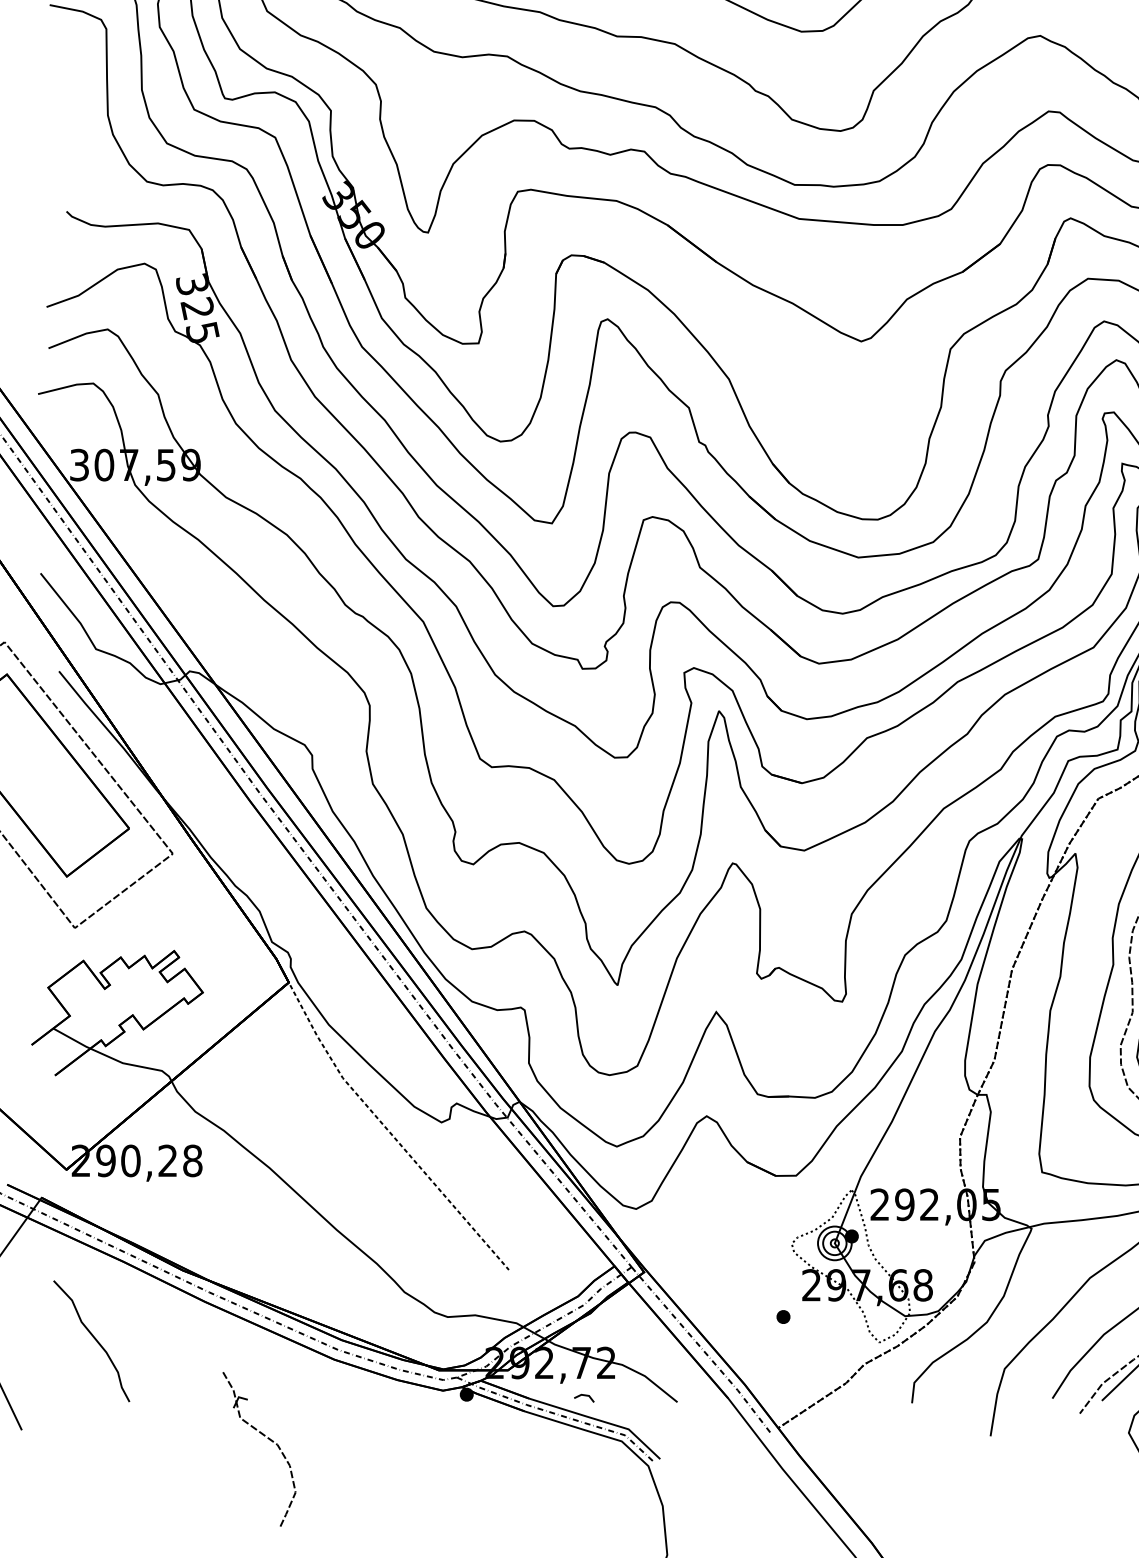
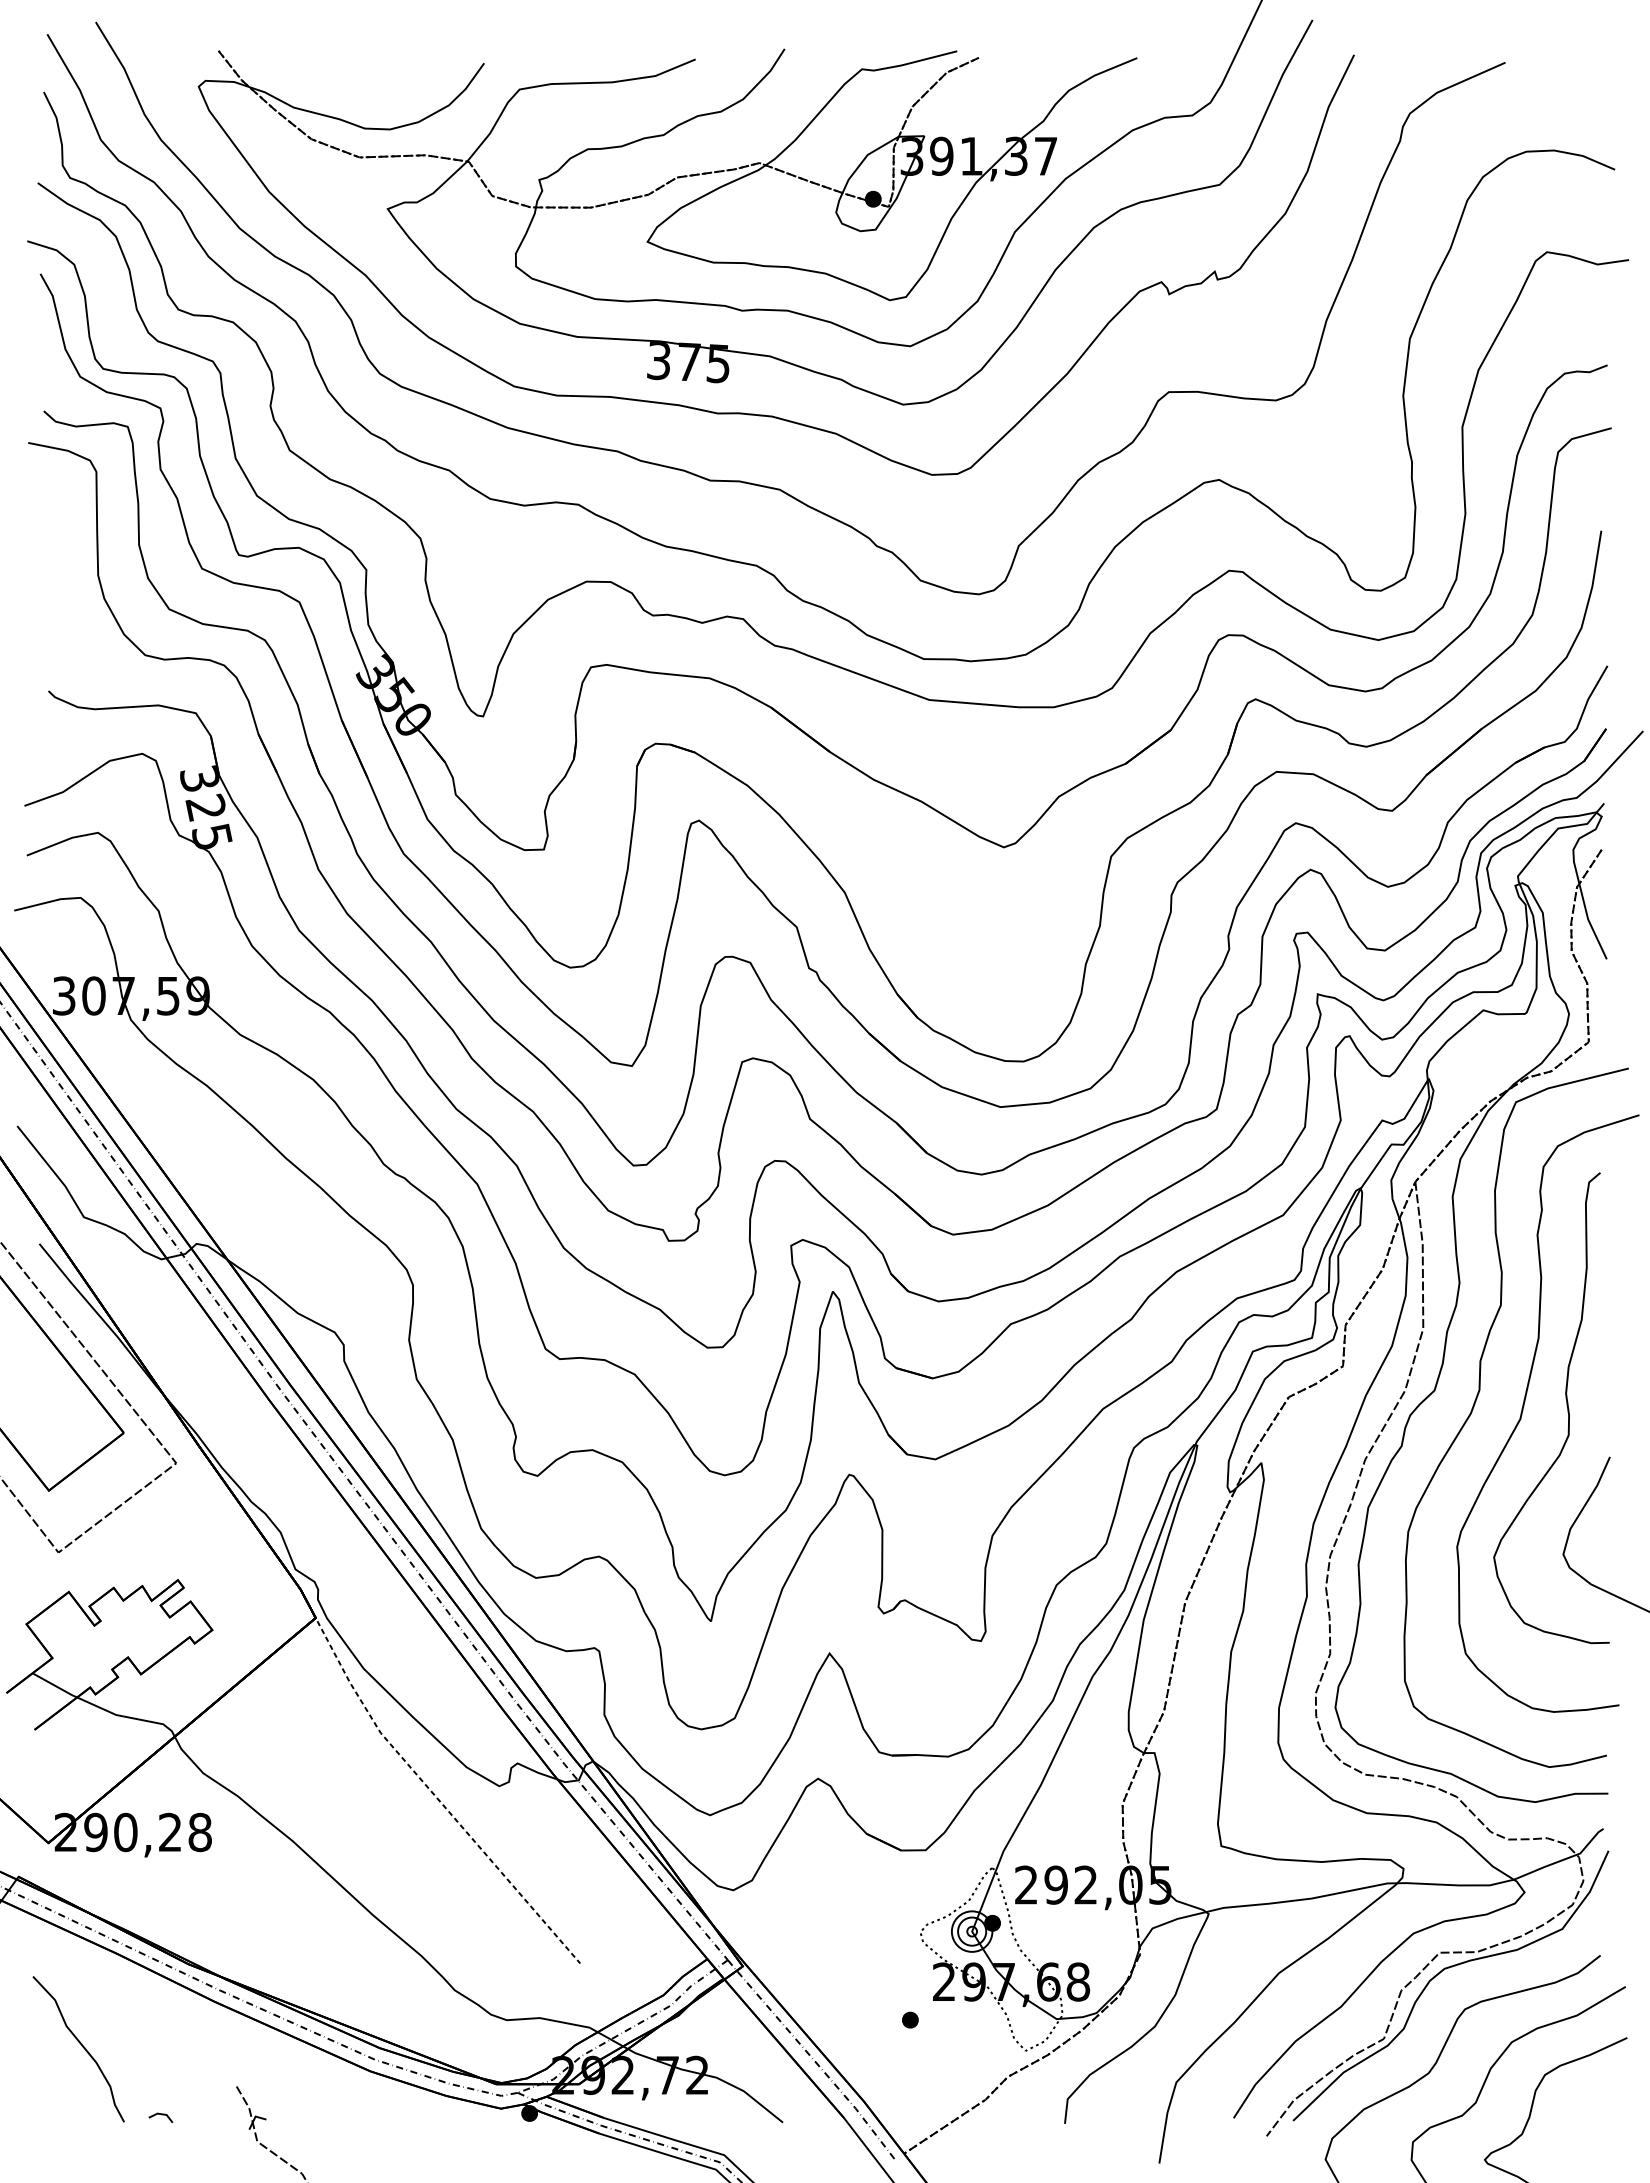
line: (584, 1396) -> (161, 2115), moved

